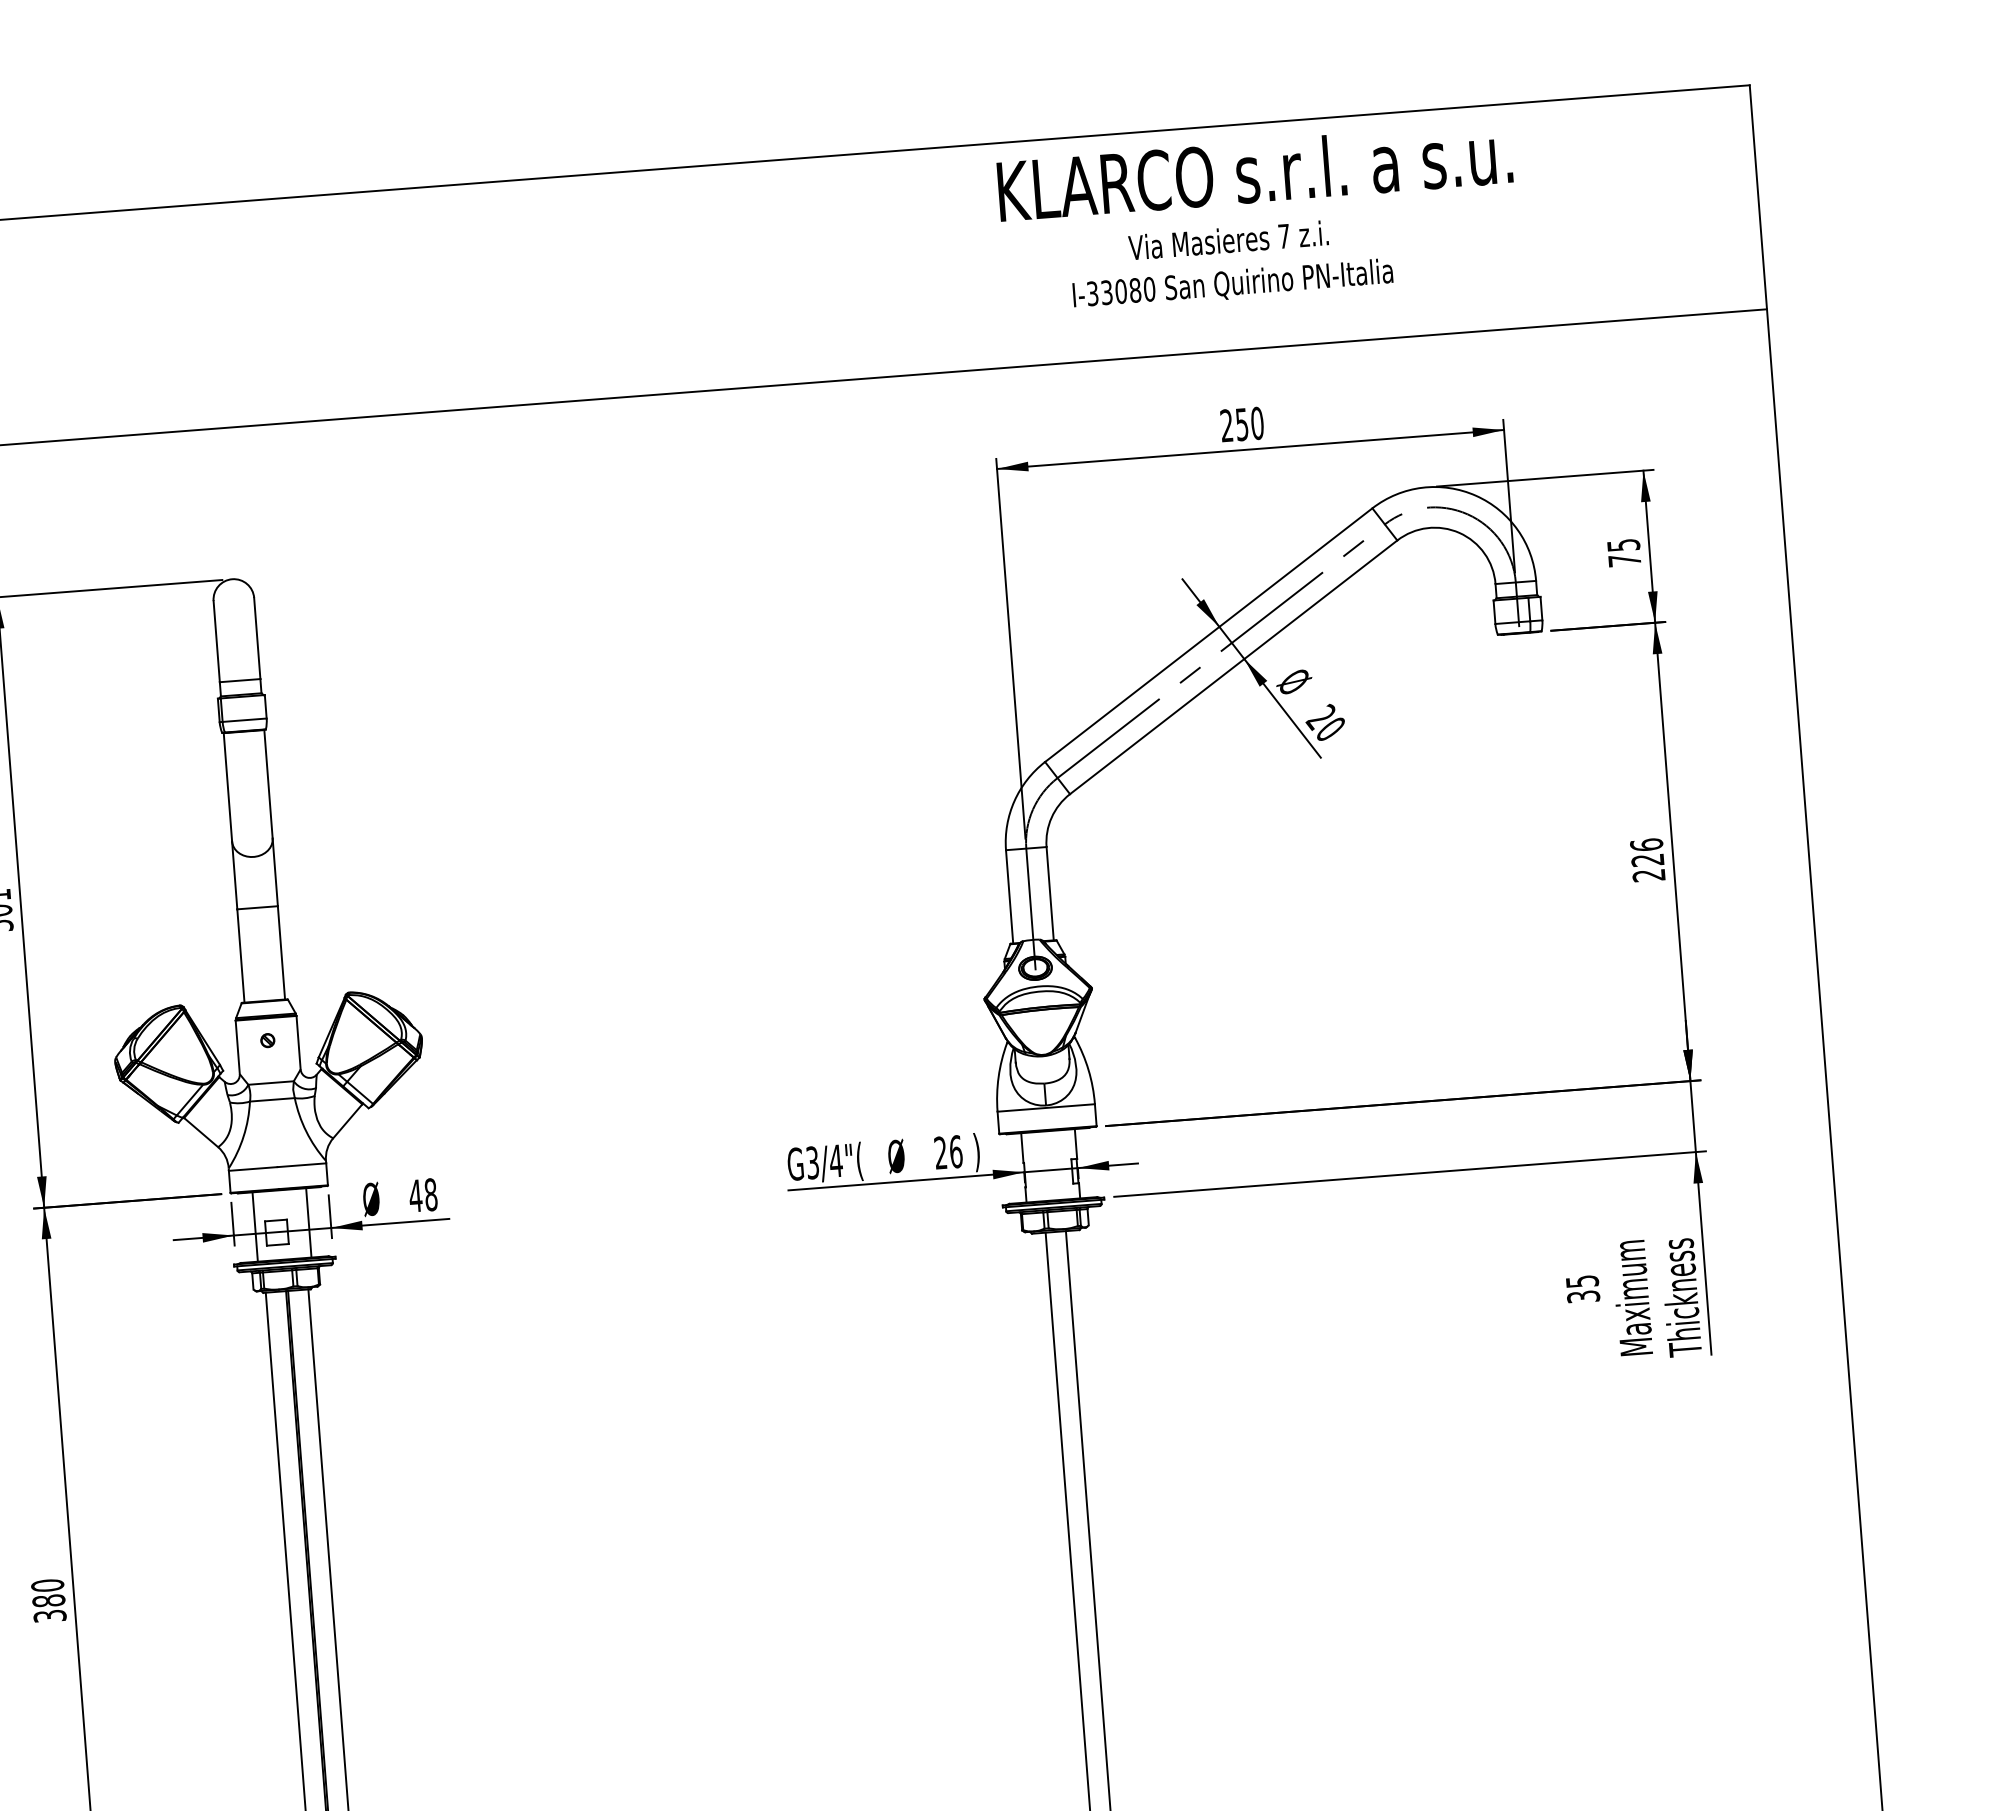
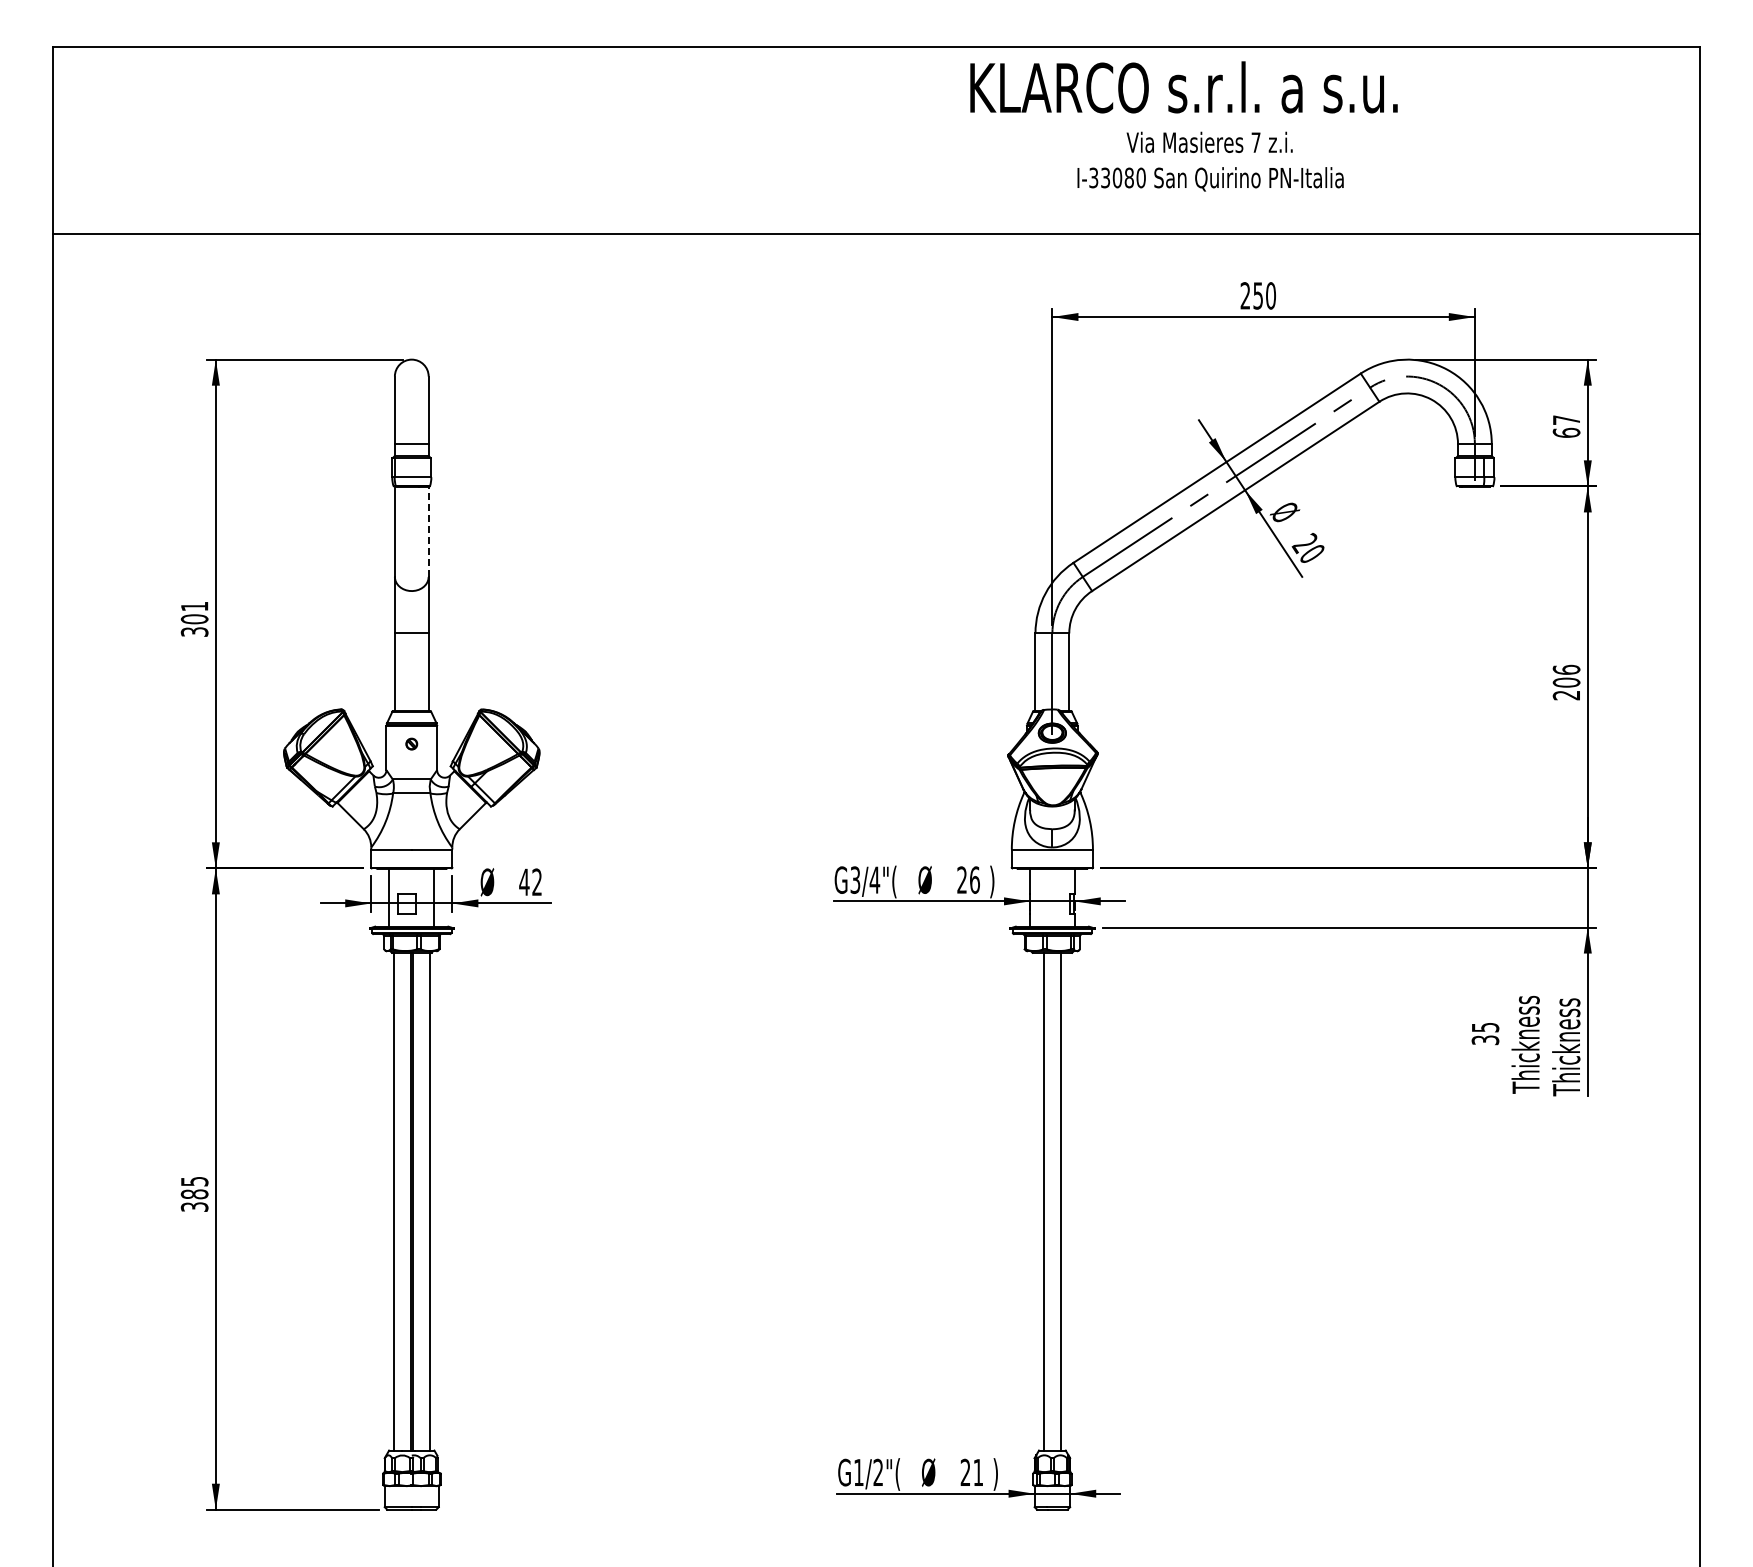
text: (1254, 172) -> (1183, 87), moved
text: (1231, 263) -> (1210, 161), moved
text: (1624, 552) -> (1566, 426), 75 -> 67
line: (268, 783) -> (428, 531), solid -> dashed
text: (1647, 860) -> (1566, 682), 226 -> 206
text: (431, 1195) -> (537, 882), 48 -> 42
text: (1631, 1298) -> (1525, 1044), Maximum -> Thickness
text: (47, 1585) -> (194, 1181), 380 -> 385

